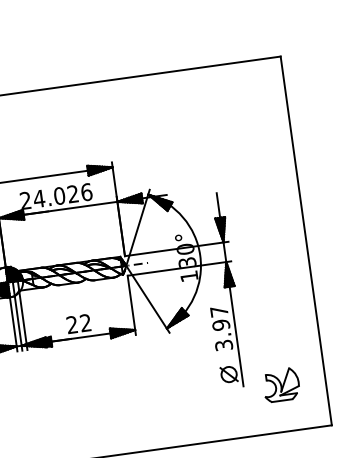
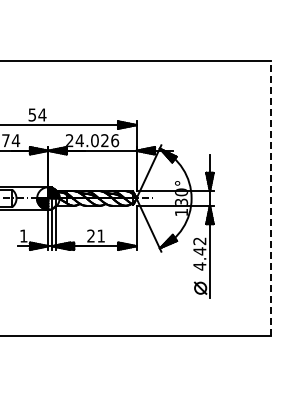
line: (306, 240) -> (270, 198), solid -> dashed
text: (84, 322) -> (100, 235), 22 -> 21
text: (221, 328) -> (199, 253), 3.97 -> 4.42
part: (280, 384) -> (237, 300), removed

